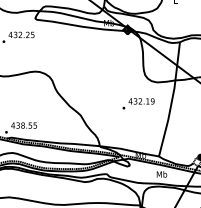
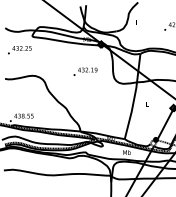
text: (138, 103) -> (85, 71), moved

